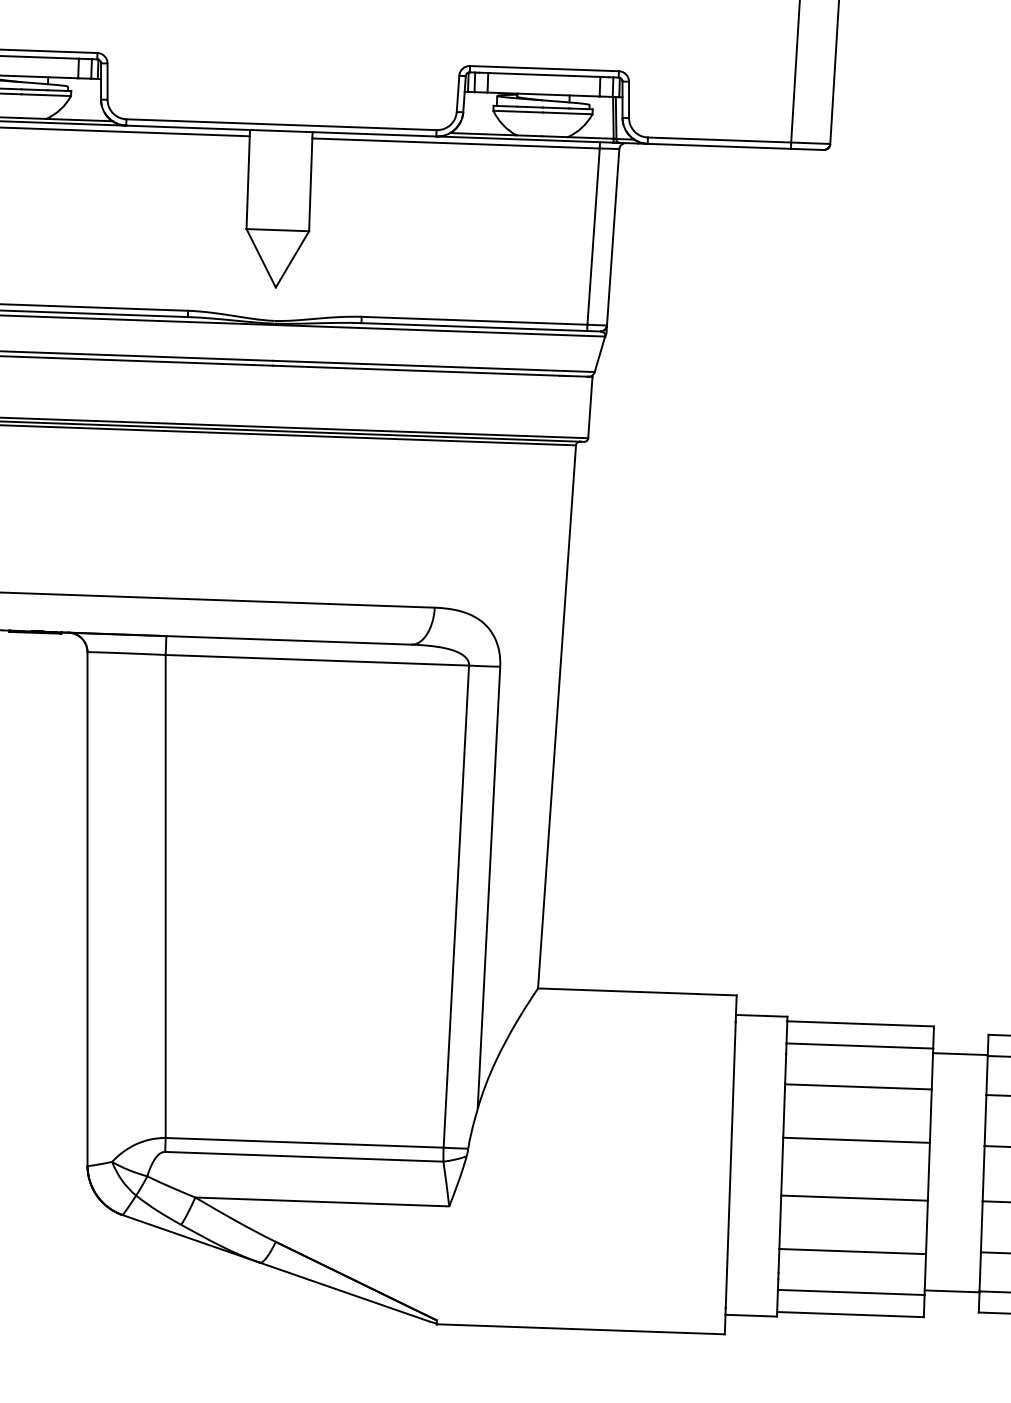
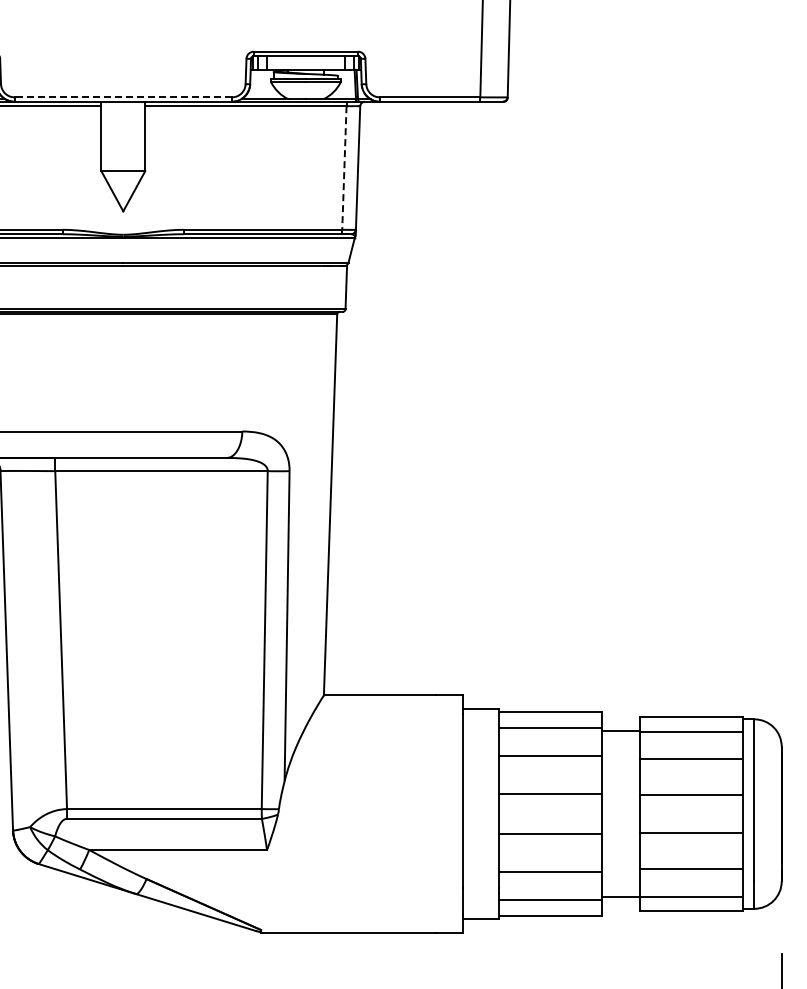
line: (281, 124) -> (123, 97), solid -> dashed
line: (593, 237) -> (344, 168), solid -> dashed

